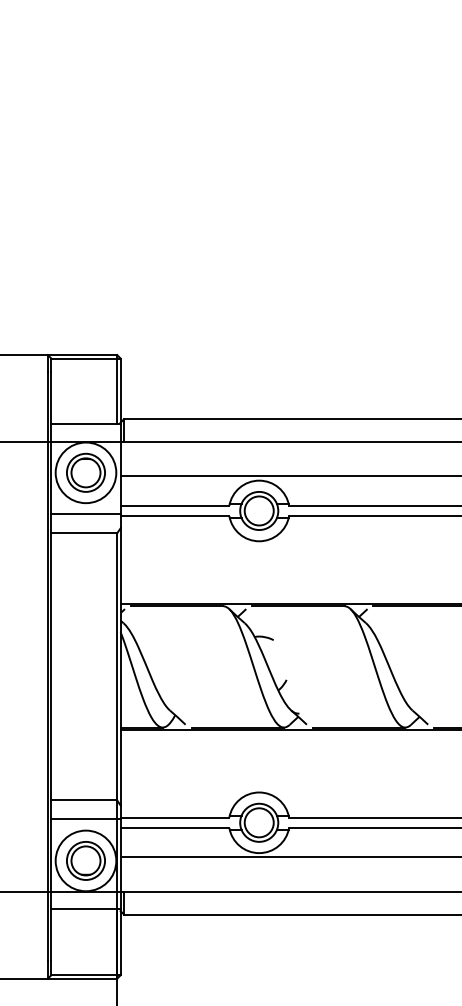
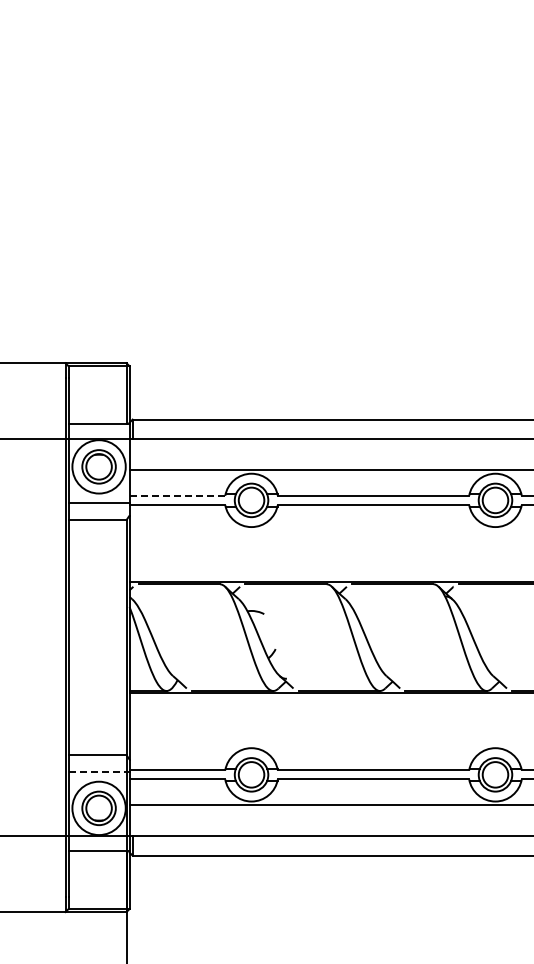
line: (175, 505) -> (177, 495), solid -> dashed
line: (86, 819) -> (99, 771), solid -> dashed

